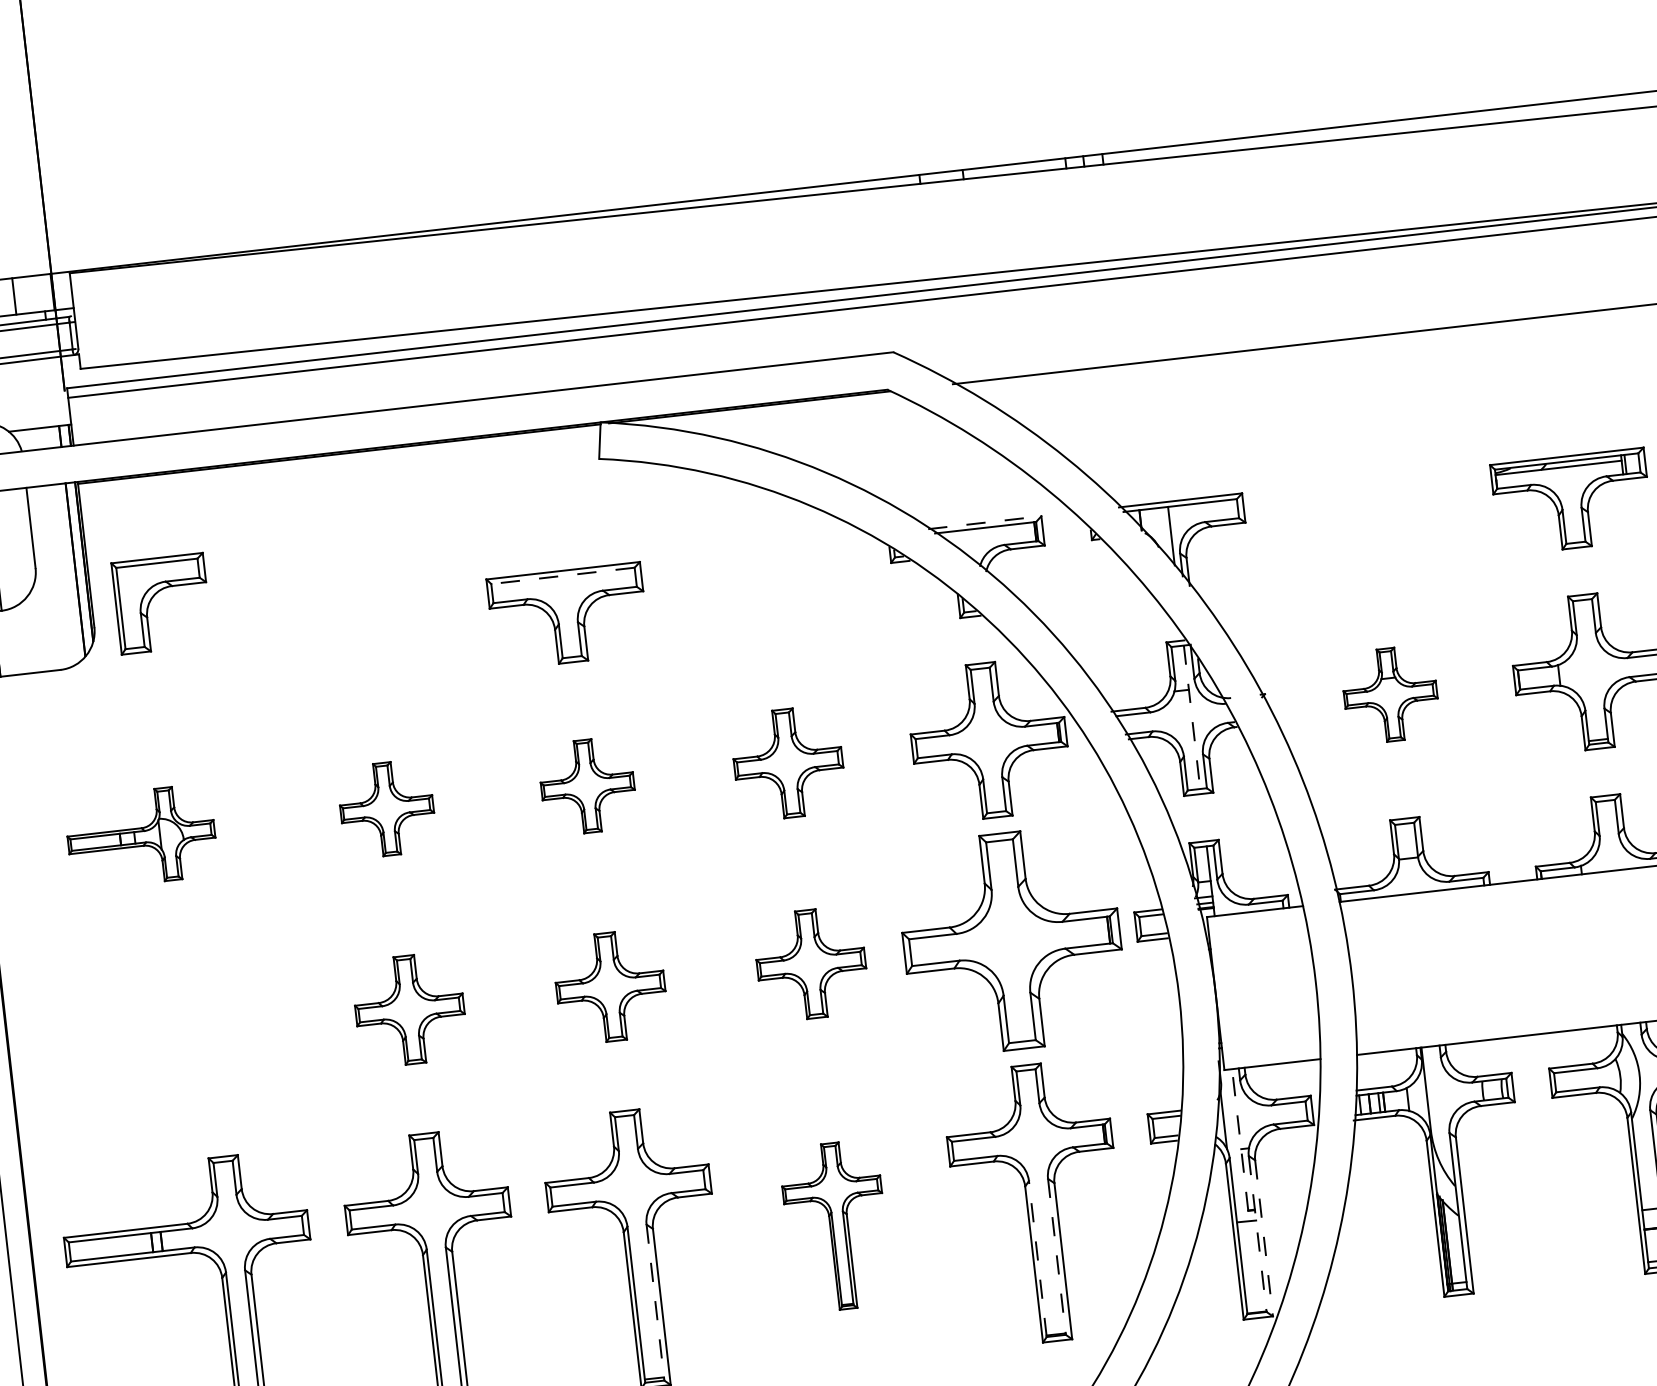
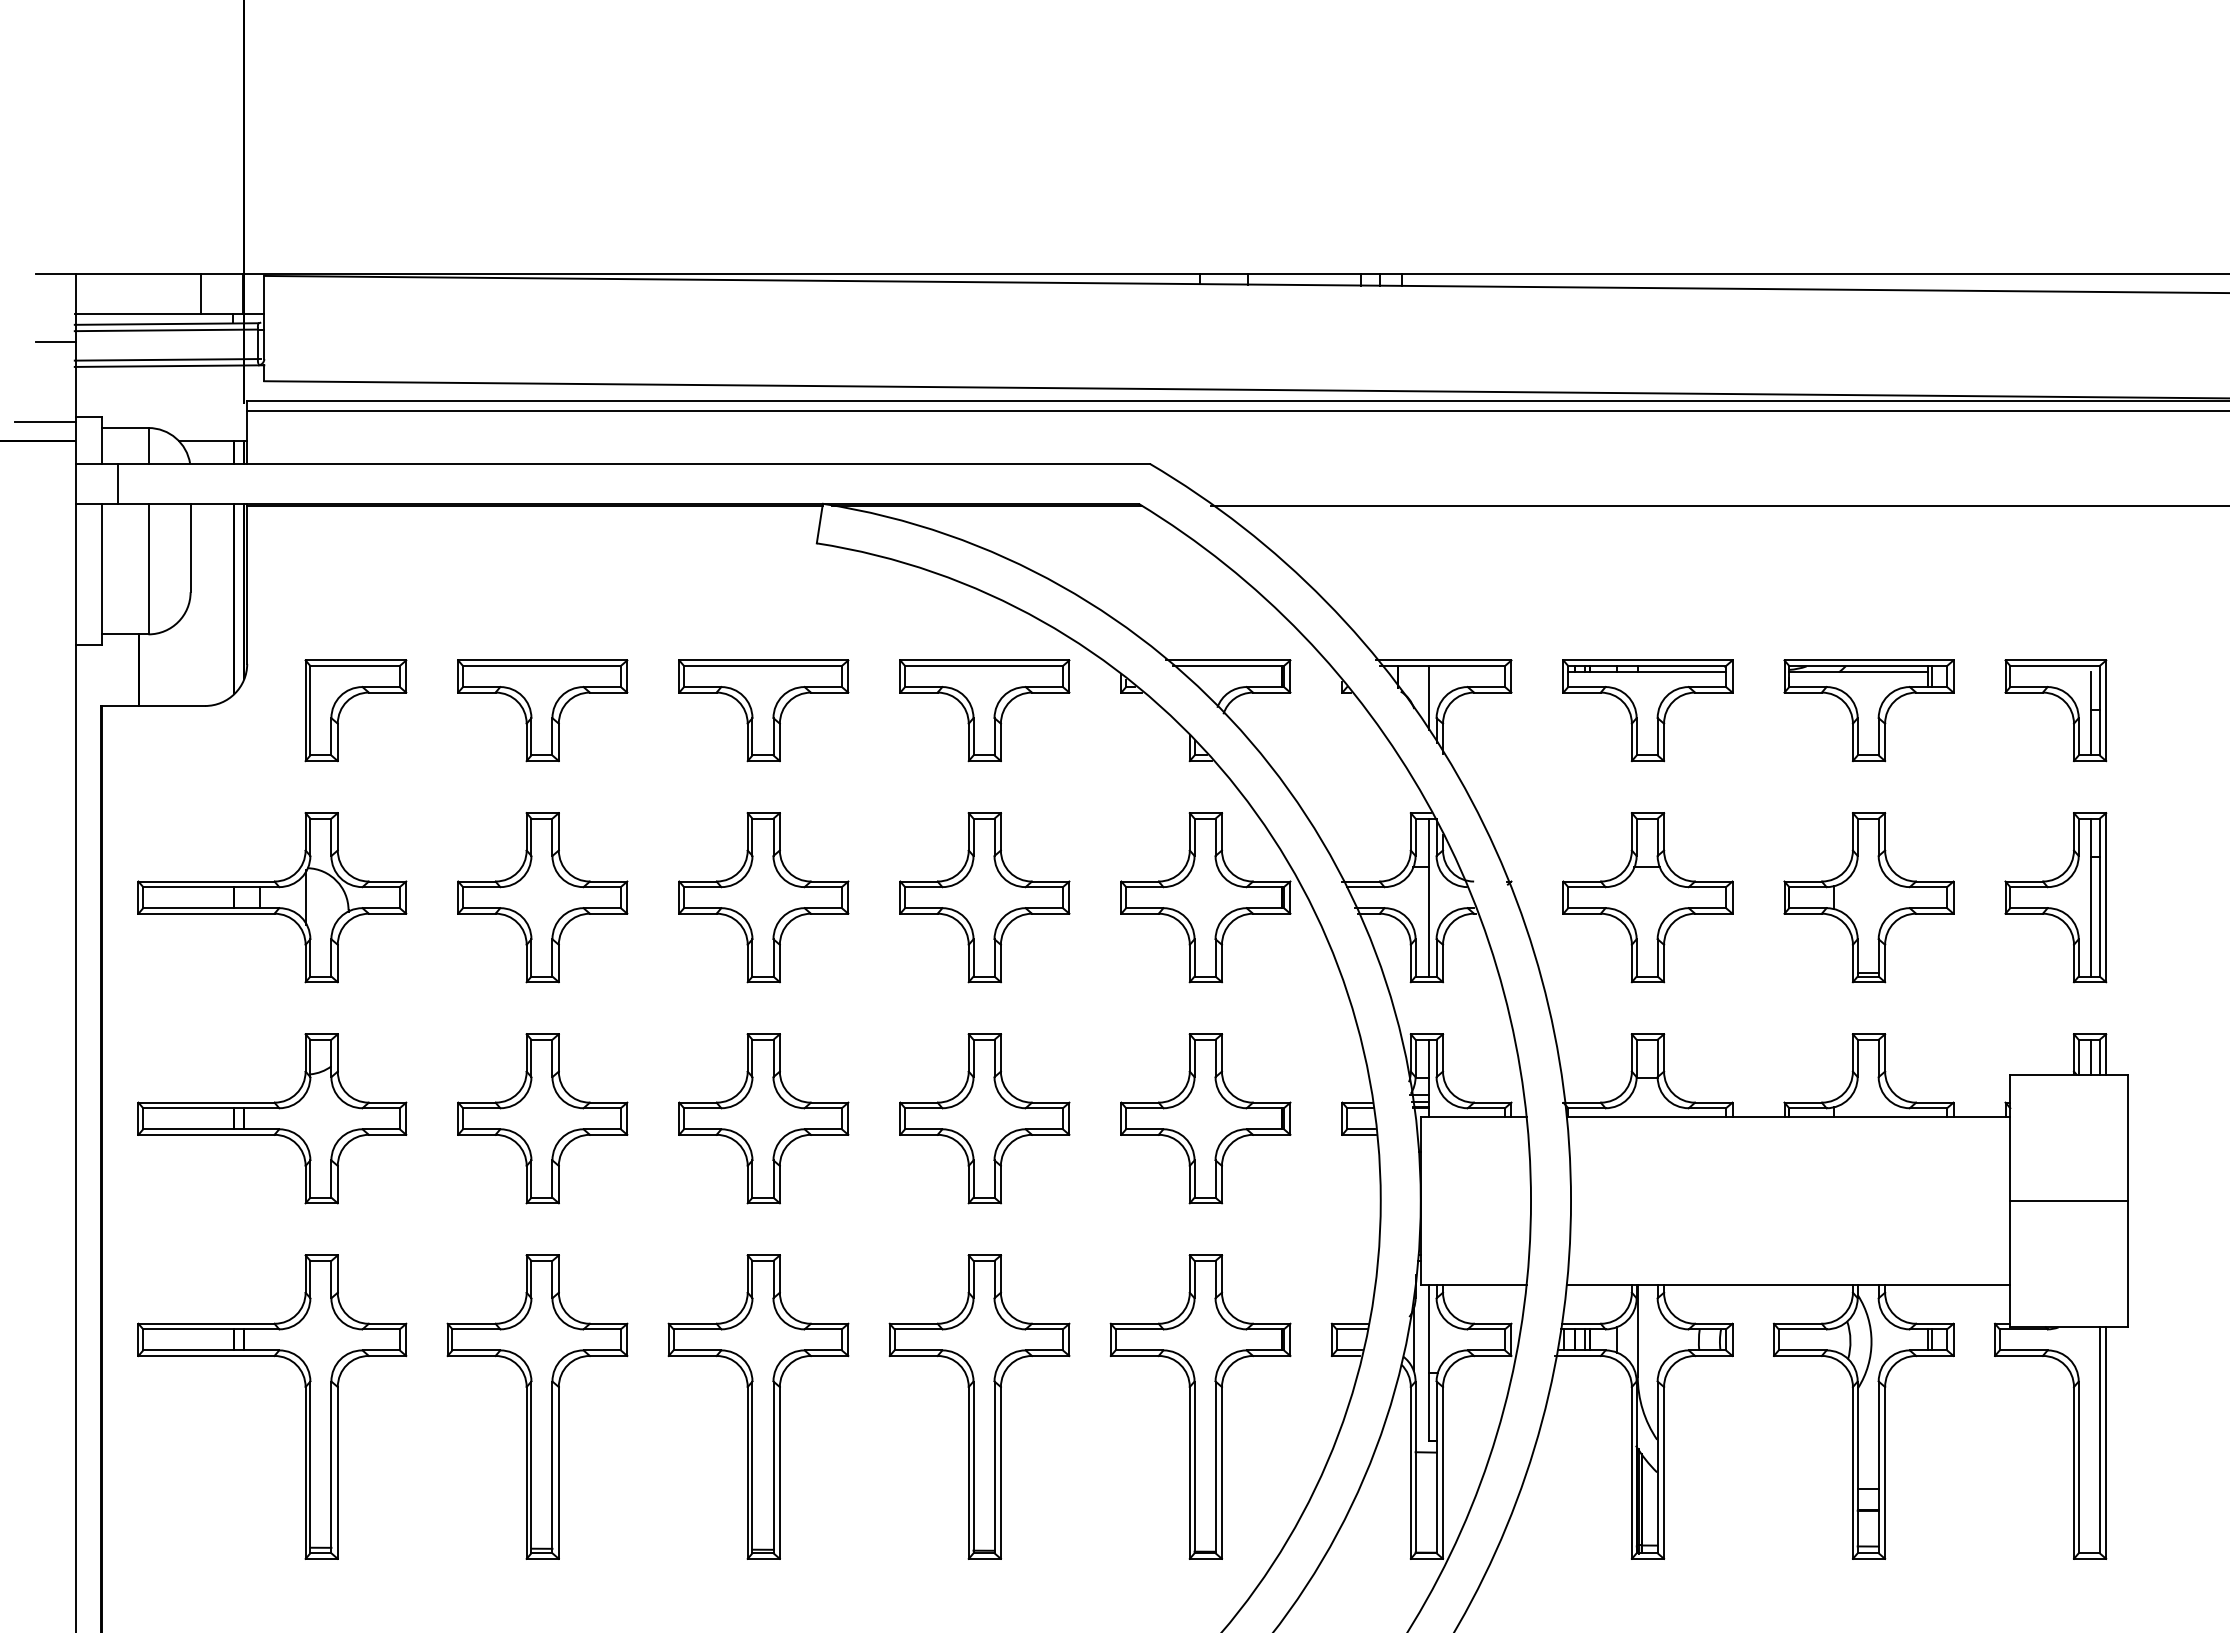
line: (985, 522) -> (1228, 660), dashed -> solid
part: (1370, 524) -> (1647, 710), added
line: (562, 575) -> (762, 665), dashed -> solid
part: (768, 593) -> (984, 710), added
part: (153, 597) -> (347, 702), moved
part: (367, 639) -> (542, 710), added
part: (1390, 694) -> (1647, 897), size x1.67
line: (1192, 717) -> (1429, 897), dashed -> solid
part: (788, 763) -> (984, 897), size x1.43
part: (587, 786) -> (763, 897), size x1.67
part: (386, 808) -> (542, 897), size x1.67
part: (141, 836) -> (272, 897), size x1.67
part: (1011, 941) -> (1205, 1118), size x0.71
part: (810, 963) -> (984, 1118), size x1.43
part: (610, 986) -> (763, 1118), size x1.43
part: (409, 1009) -> (542, 1118), size x1.43
part: (164, 1037) -> (272, 1118), added
line: (1240, 1139) -> (1429, 1362), dashed -> solid
part: (836, 1225) -> (979, 1406), size x1.67
line: (1257, 1234) -> (1436, 1467), dashed -> solid
line: (1264, 1237) -> (1443, 1472), dashed -> solid
line: (1056, 1256) -> (1215, 1467), dashed -> solid
line: (1037, 1259) -> (1194, 1467), dashed -> solid
line: (655, 1302) -> (773, 1467), dashed -> solid

